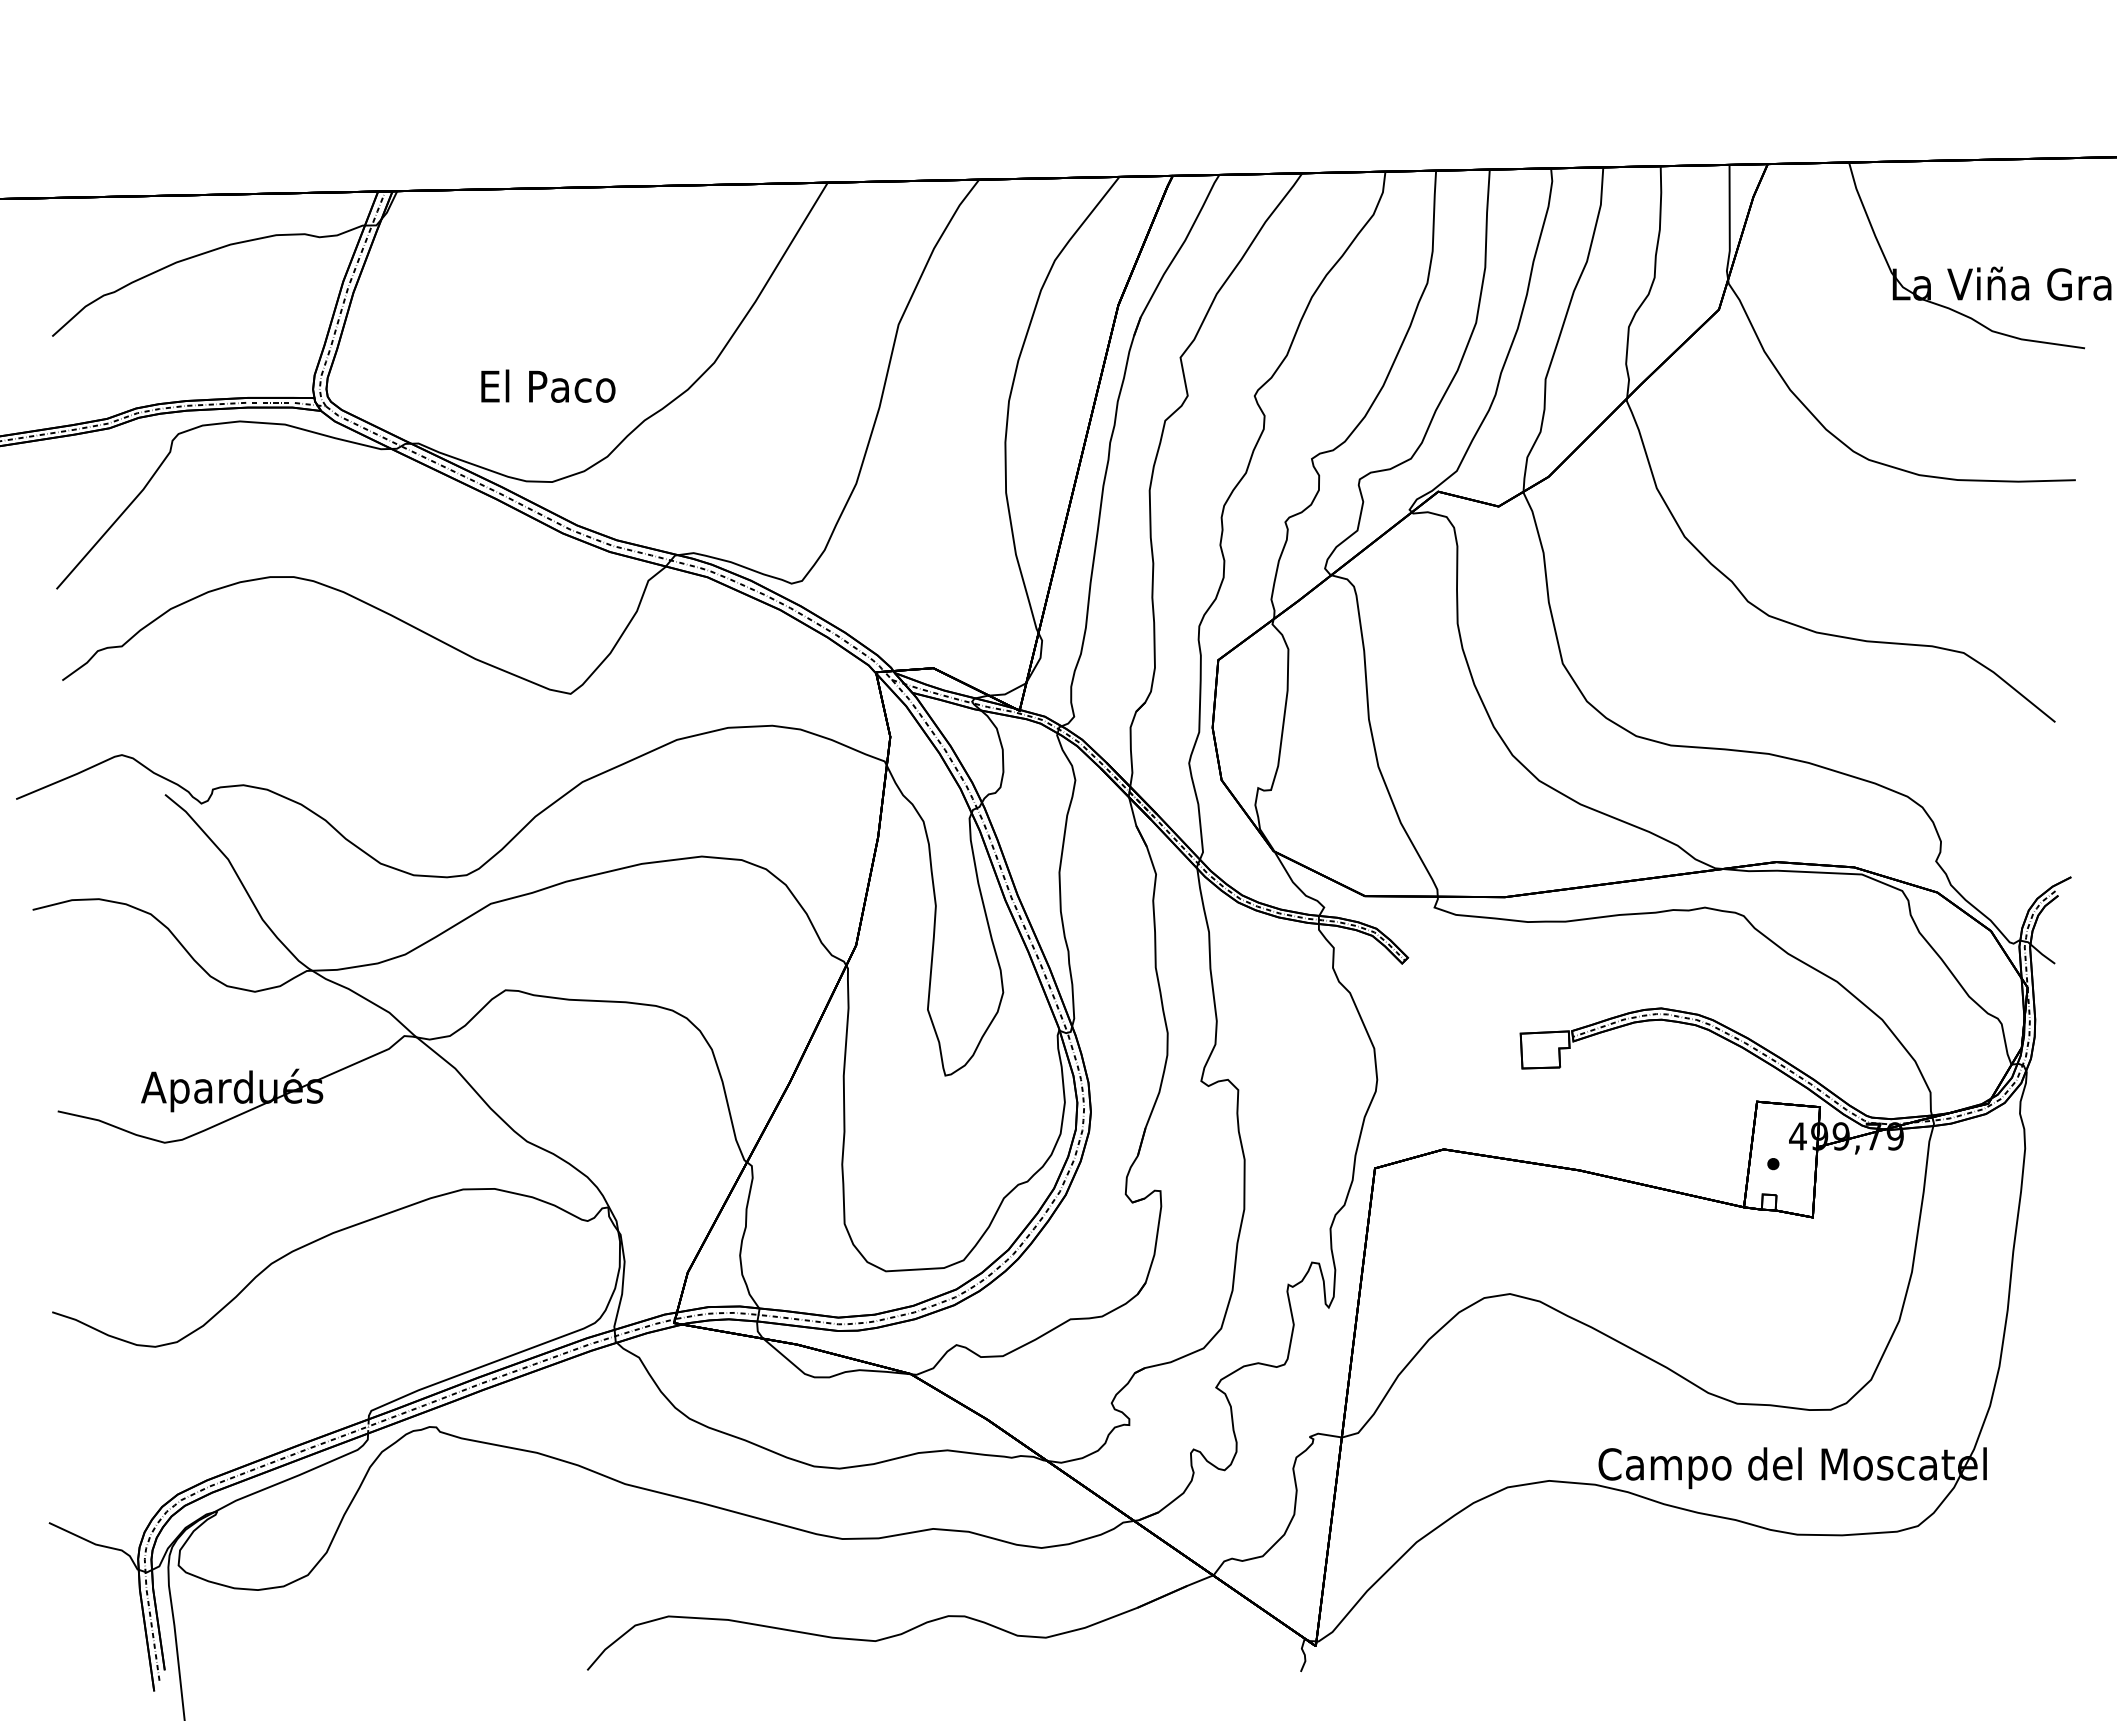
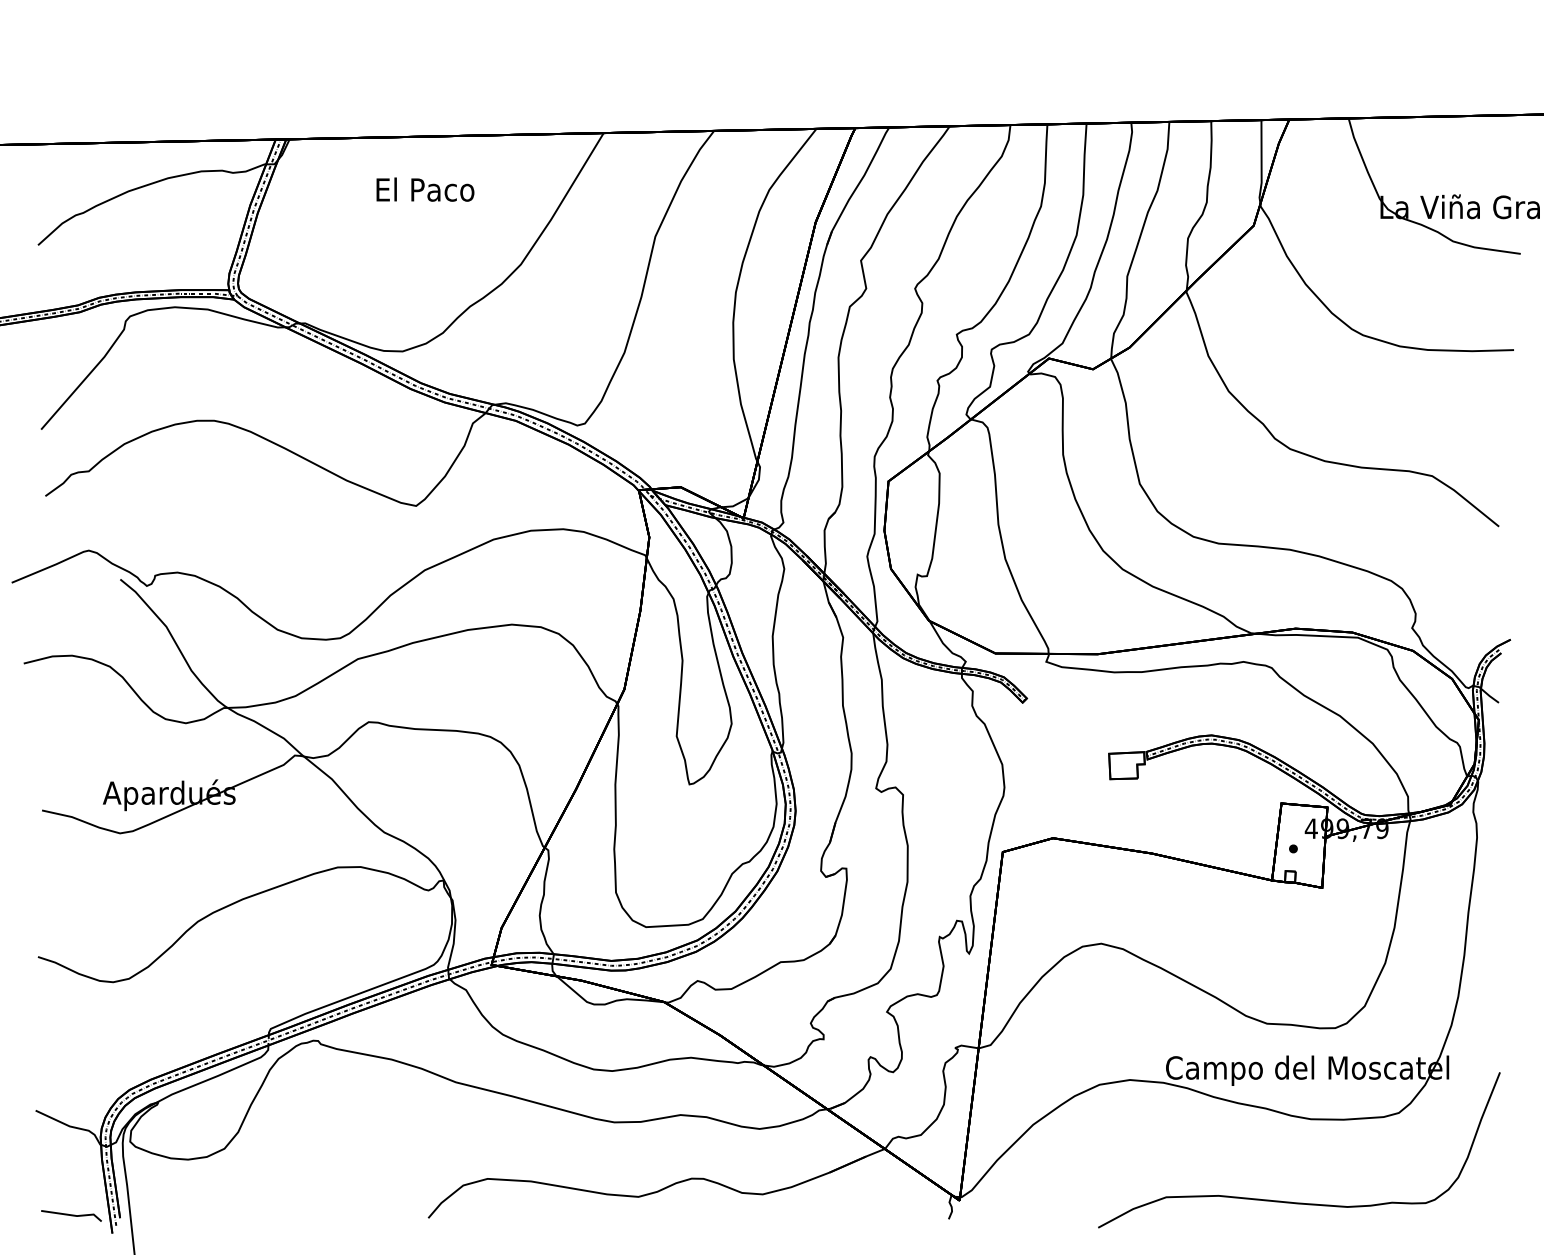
text: (548, 385) -> (425, 189), moved
curve: (1776, 1648) -> (1295, 1202), added
line: (97, 1667) -> (71, 1216), added

